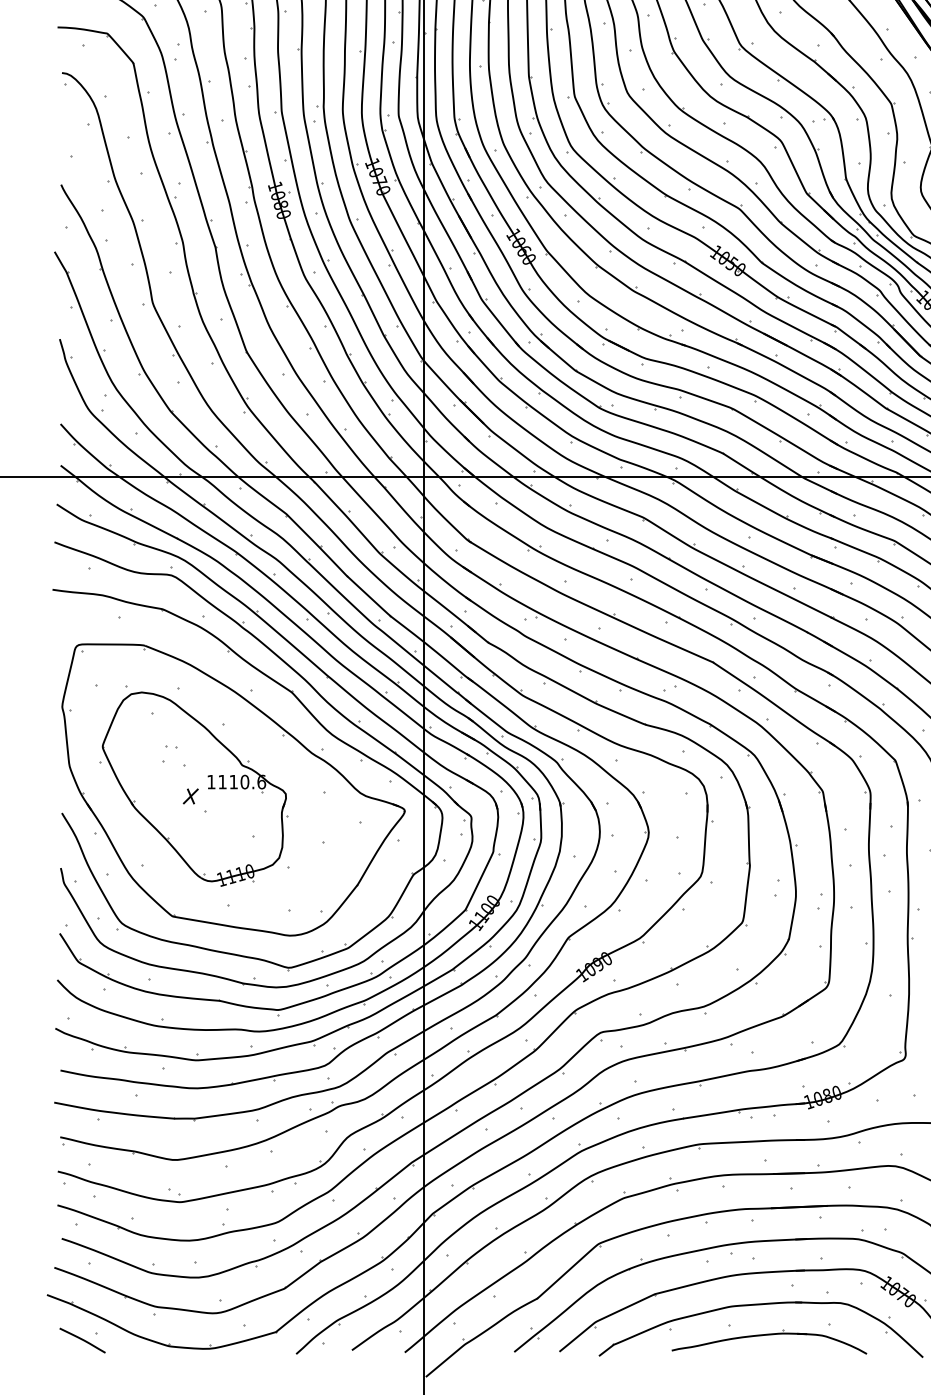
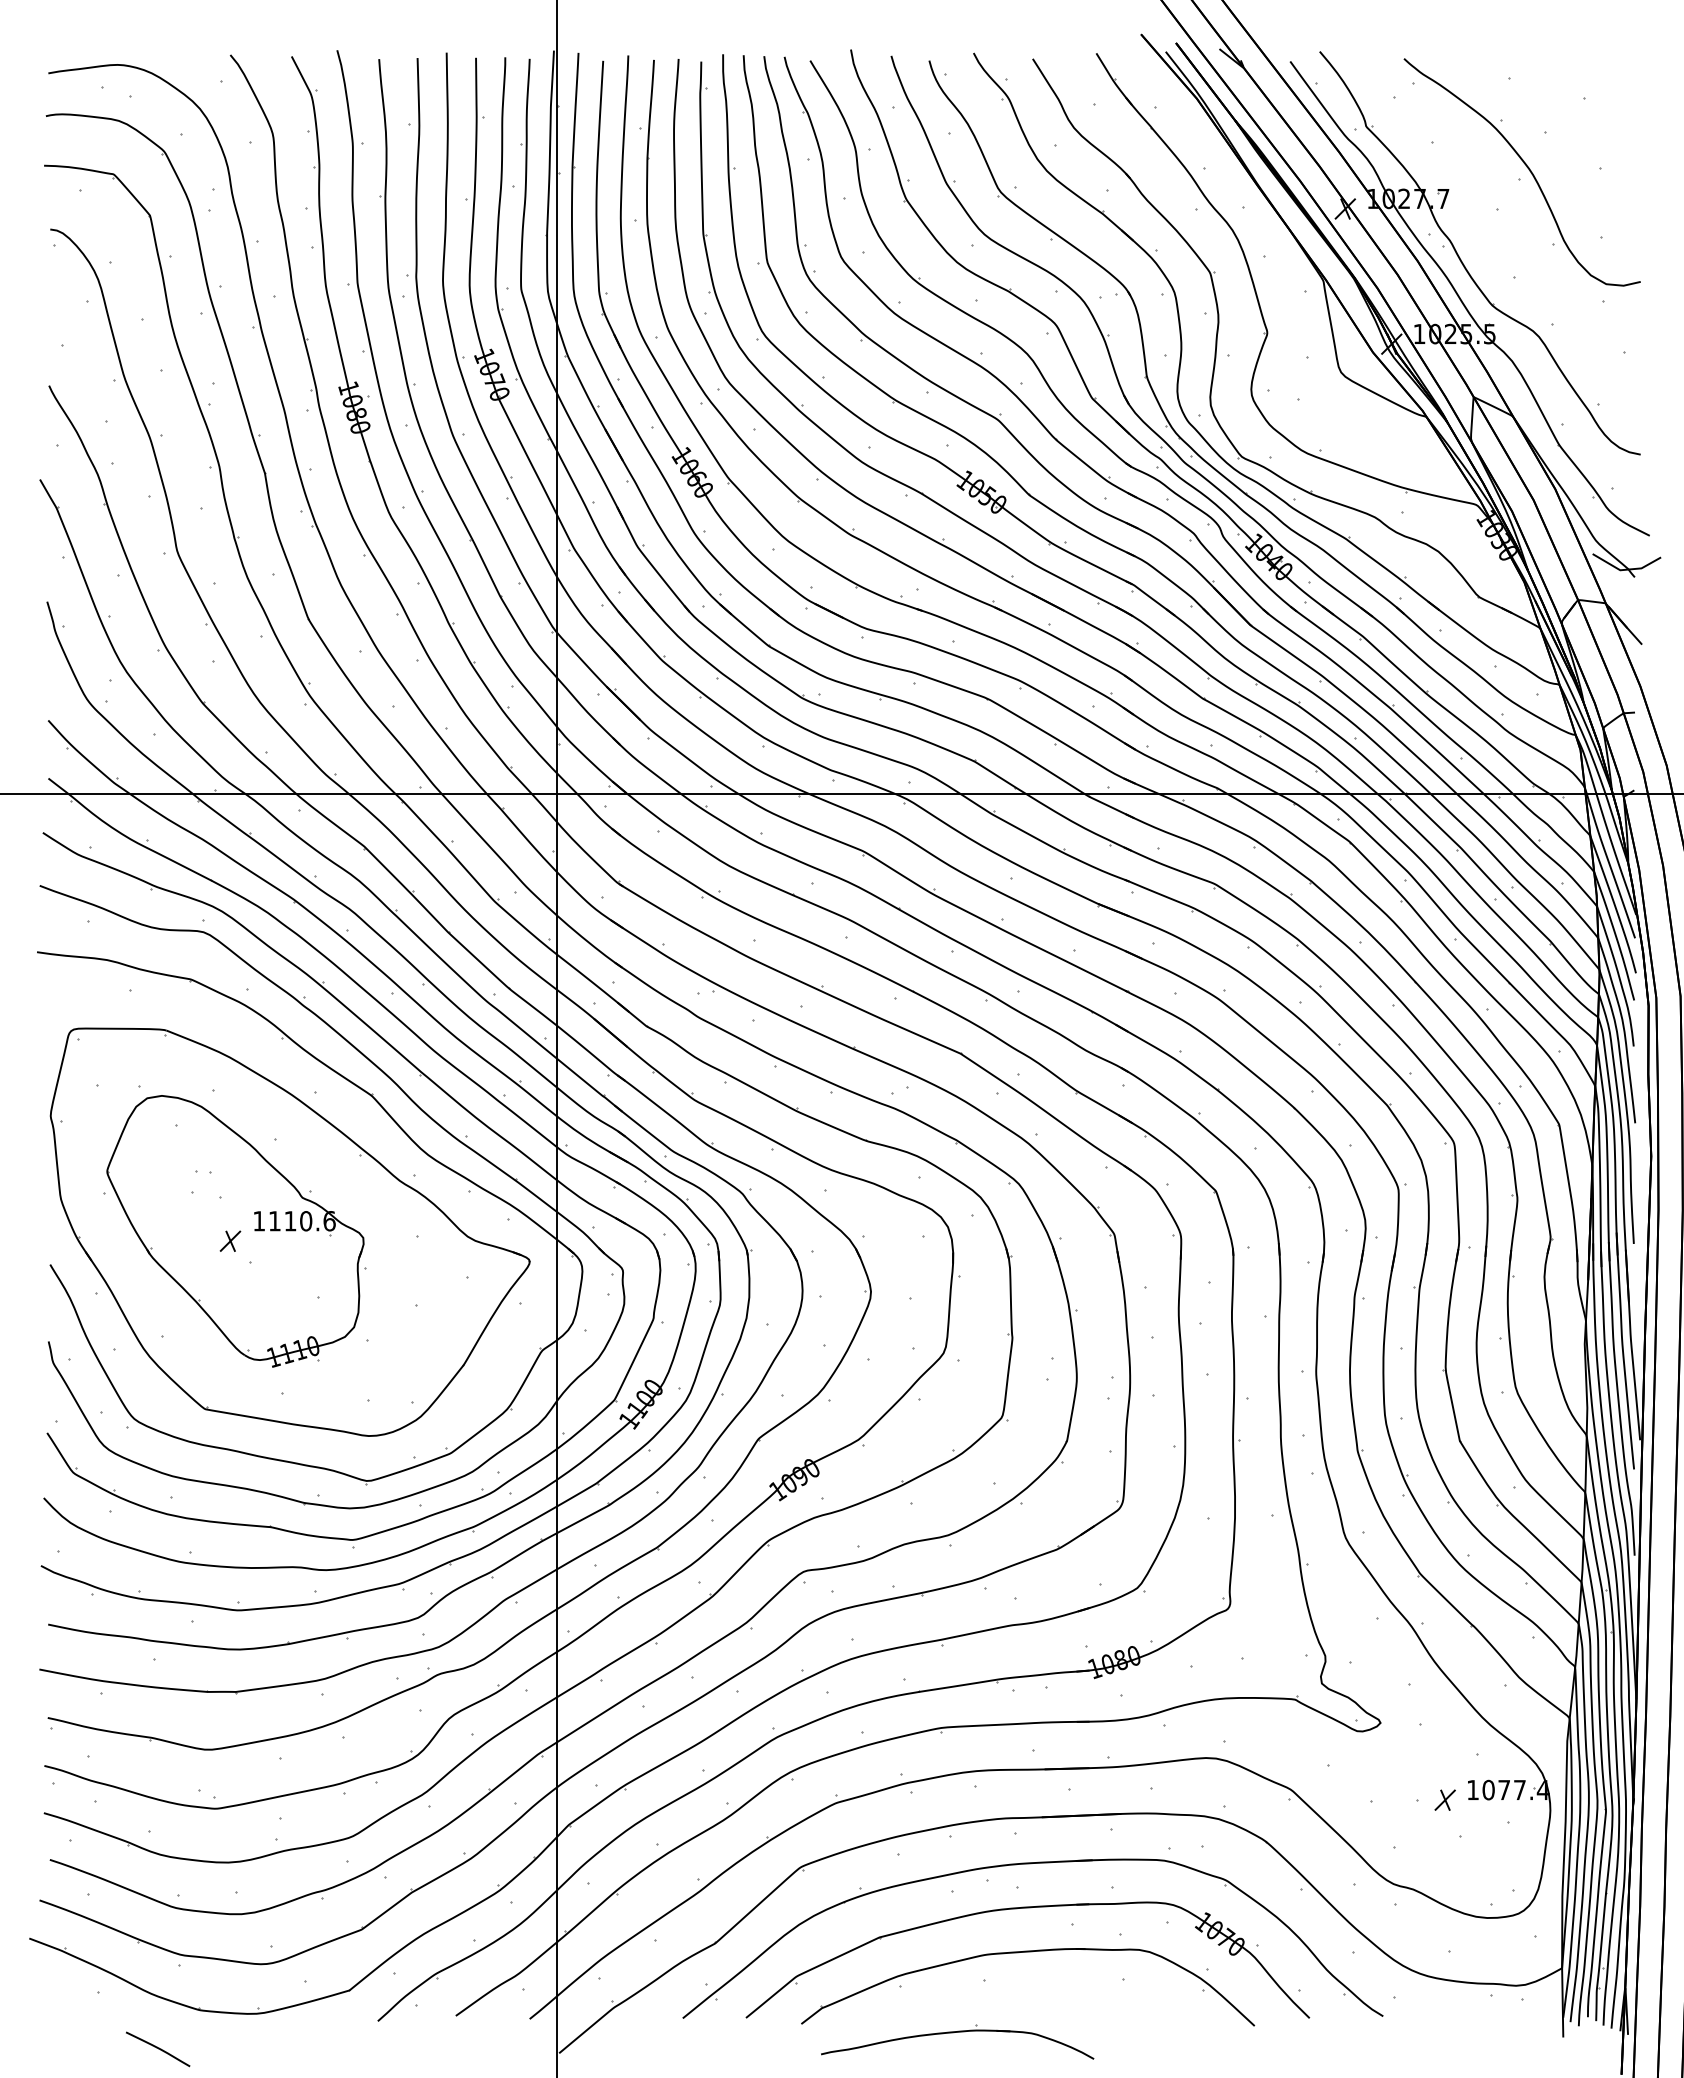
part: (766, 1335) -> (953, 2033), moved
curve: (82, 1340) -> (158, 2049), moved

